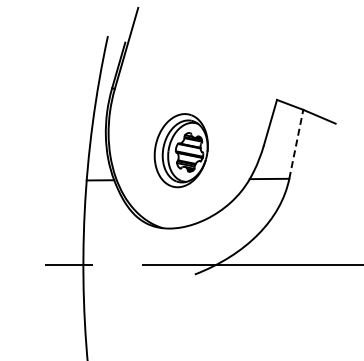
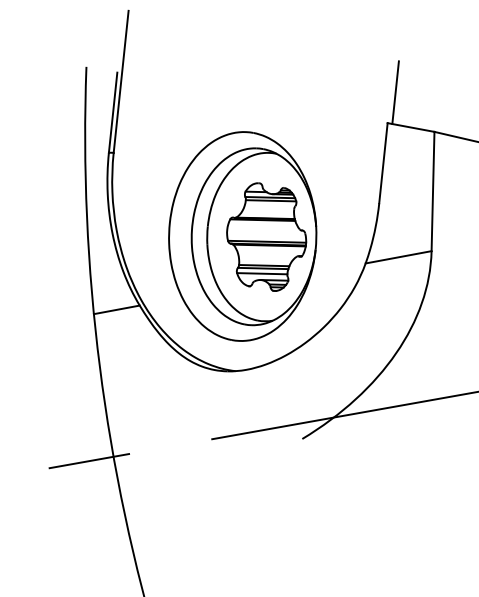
line: (284, 82) -> (394, 91), added
line: (296, 143) -> (433, 190), dashed -> solid
part: (181, 150) -> (243, 235), size x1.67

